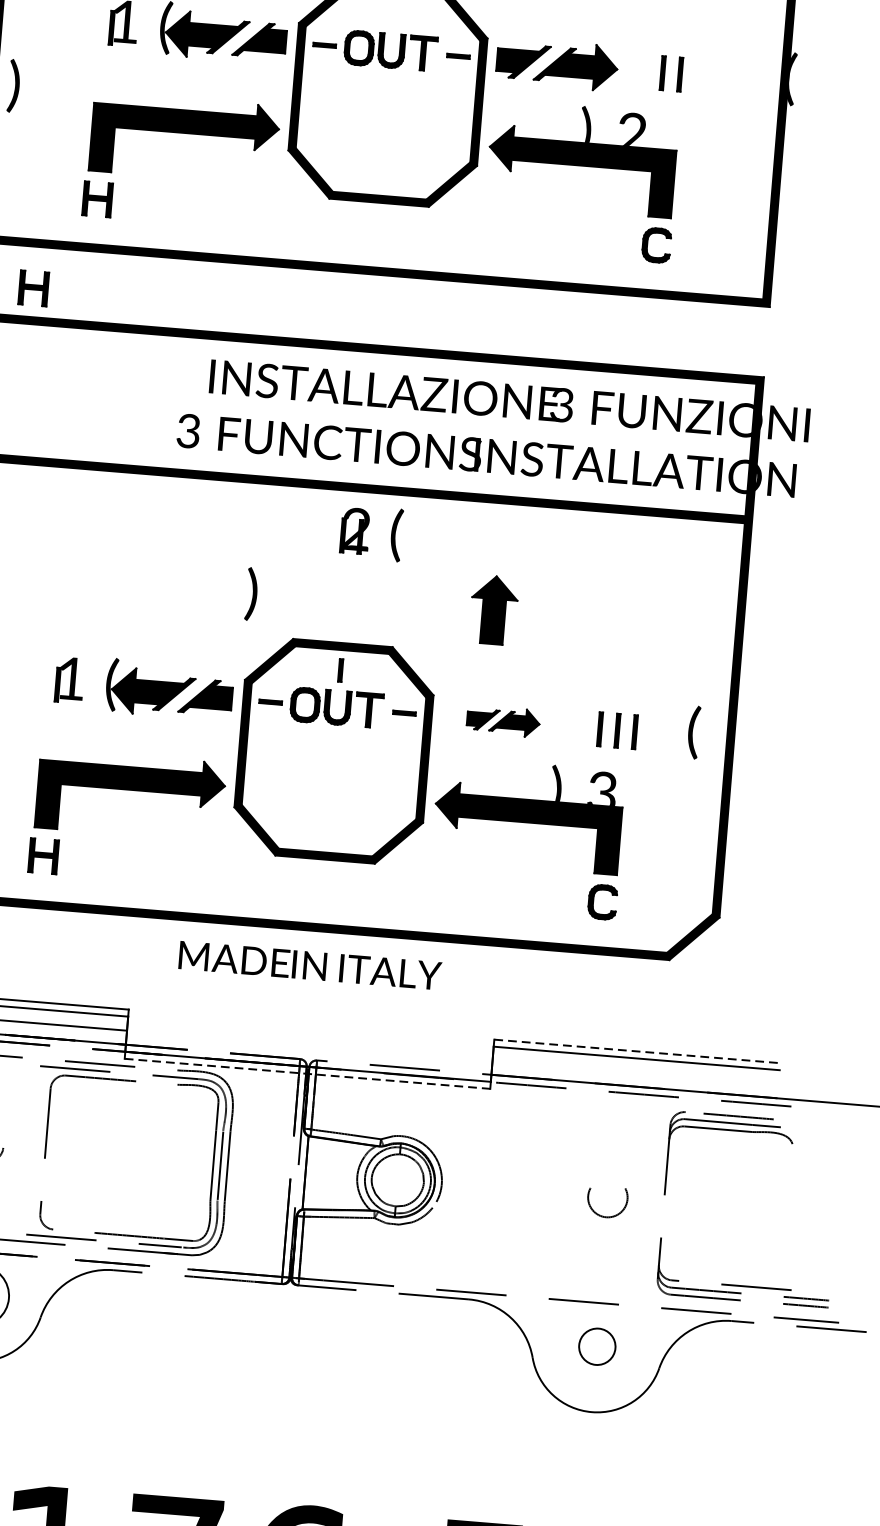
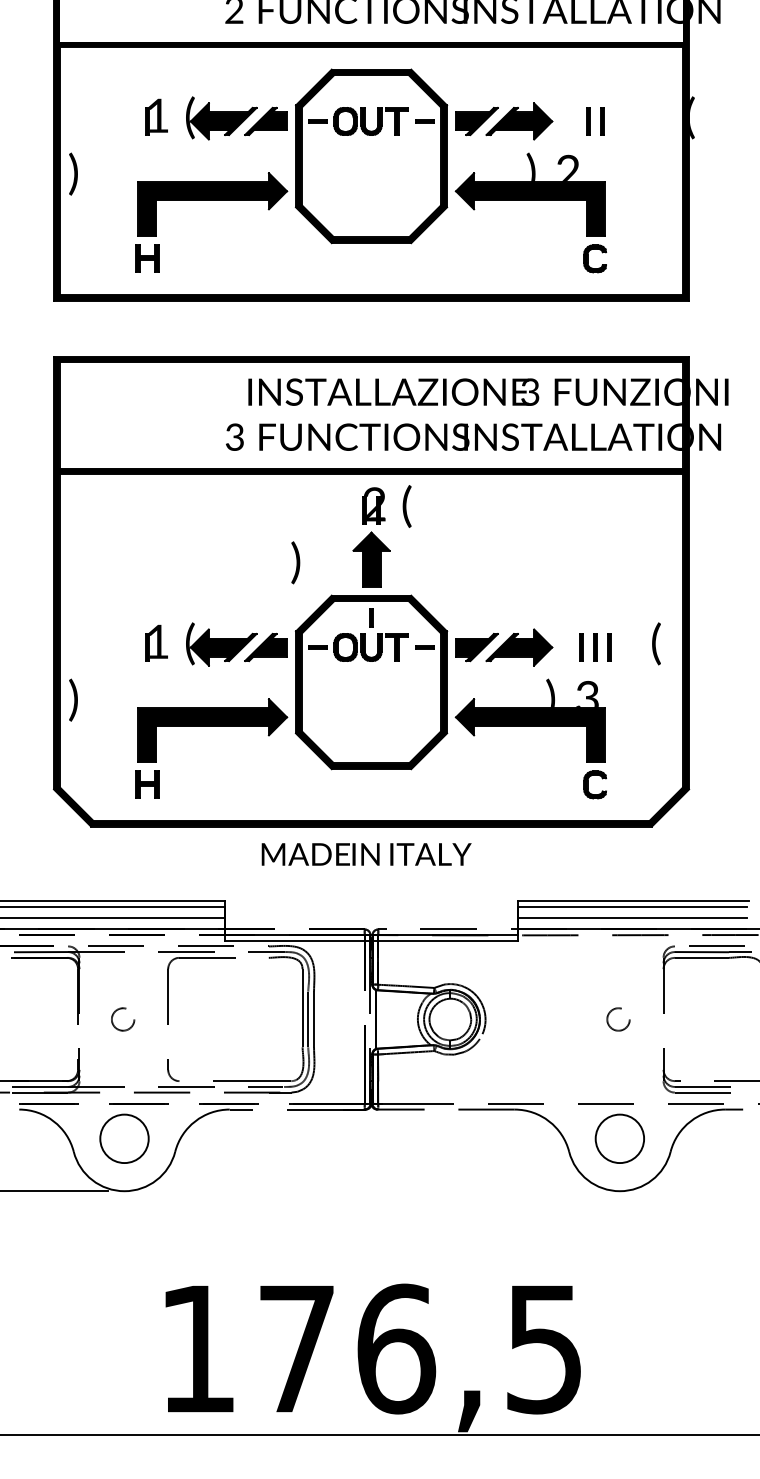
part: (33, 288) -> (102, 333), removed
part: (493, 609) -> (371, 559), moved
part: (503, 721) -> (504, 647), size x1.67
line: (638, 1051) -> (633, 901), dashed -> solid
line: (634, 1072) -> (631, 918), added
line: (308, 1073) -> (372, 940), dashed -> solid
circle: (607, 1197) -> (618, 1019), size x0.71
circle: (596, 1346) -> (619, 1138), size x1.67

